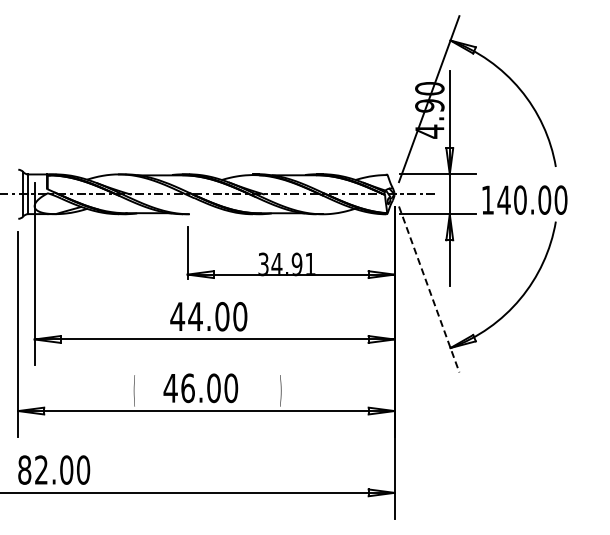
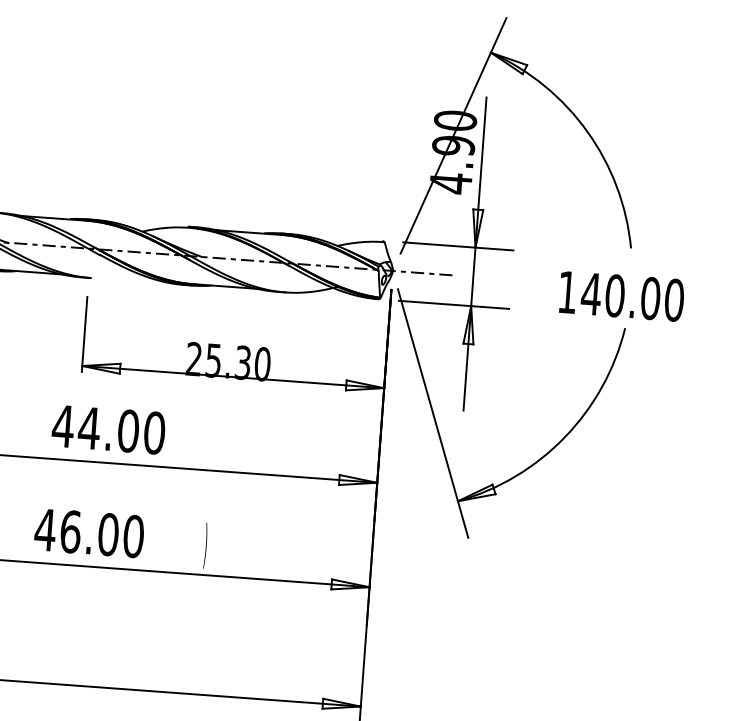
text: (524, 199) -> (621, 295), moved
text: (286, 264) -> (227, 361), 34.91 -> 25.30
line: (429, 289) -> (433, 413), dashed -> solid

